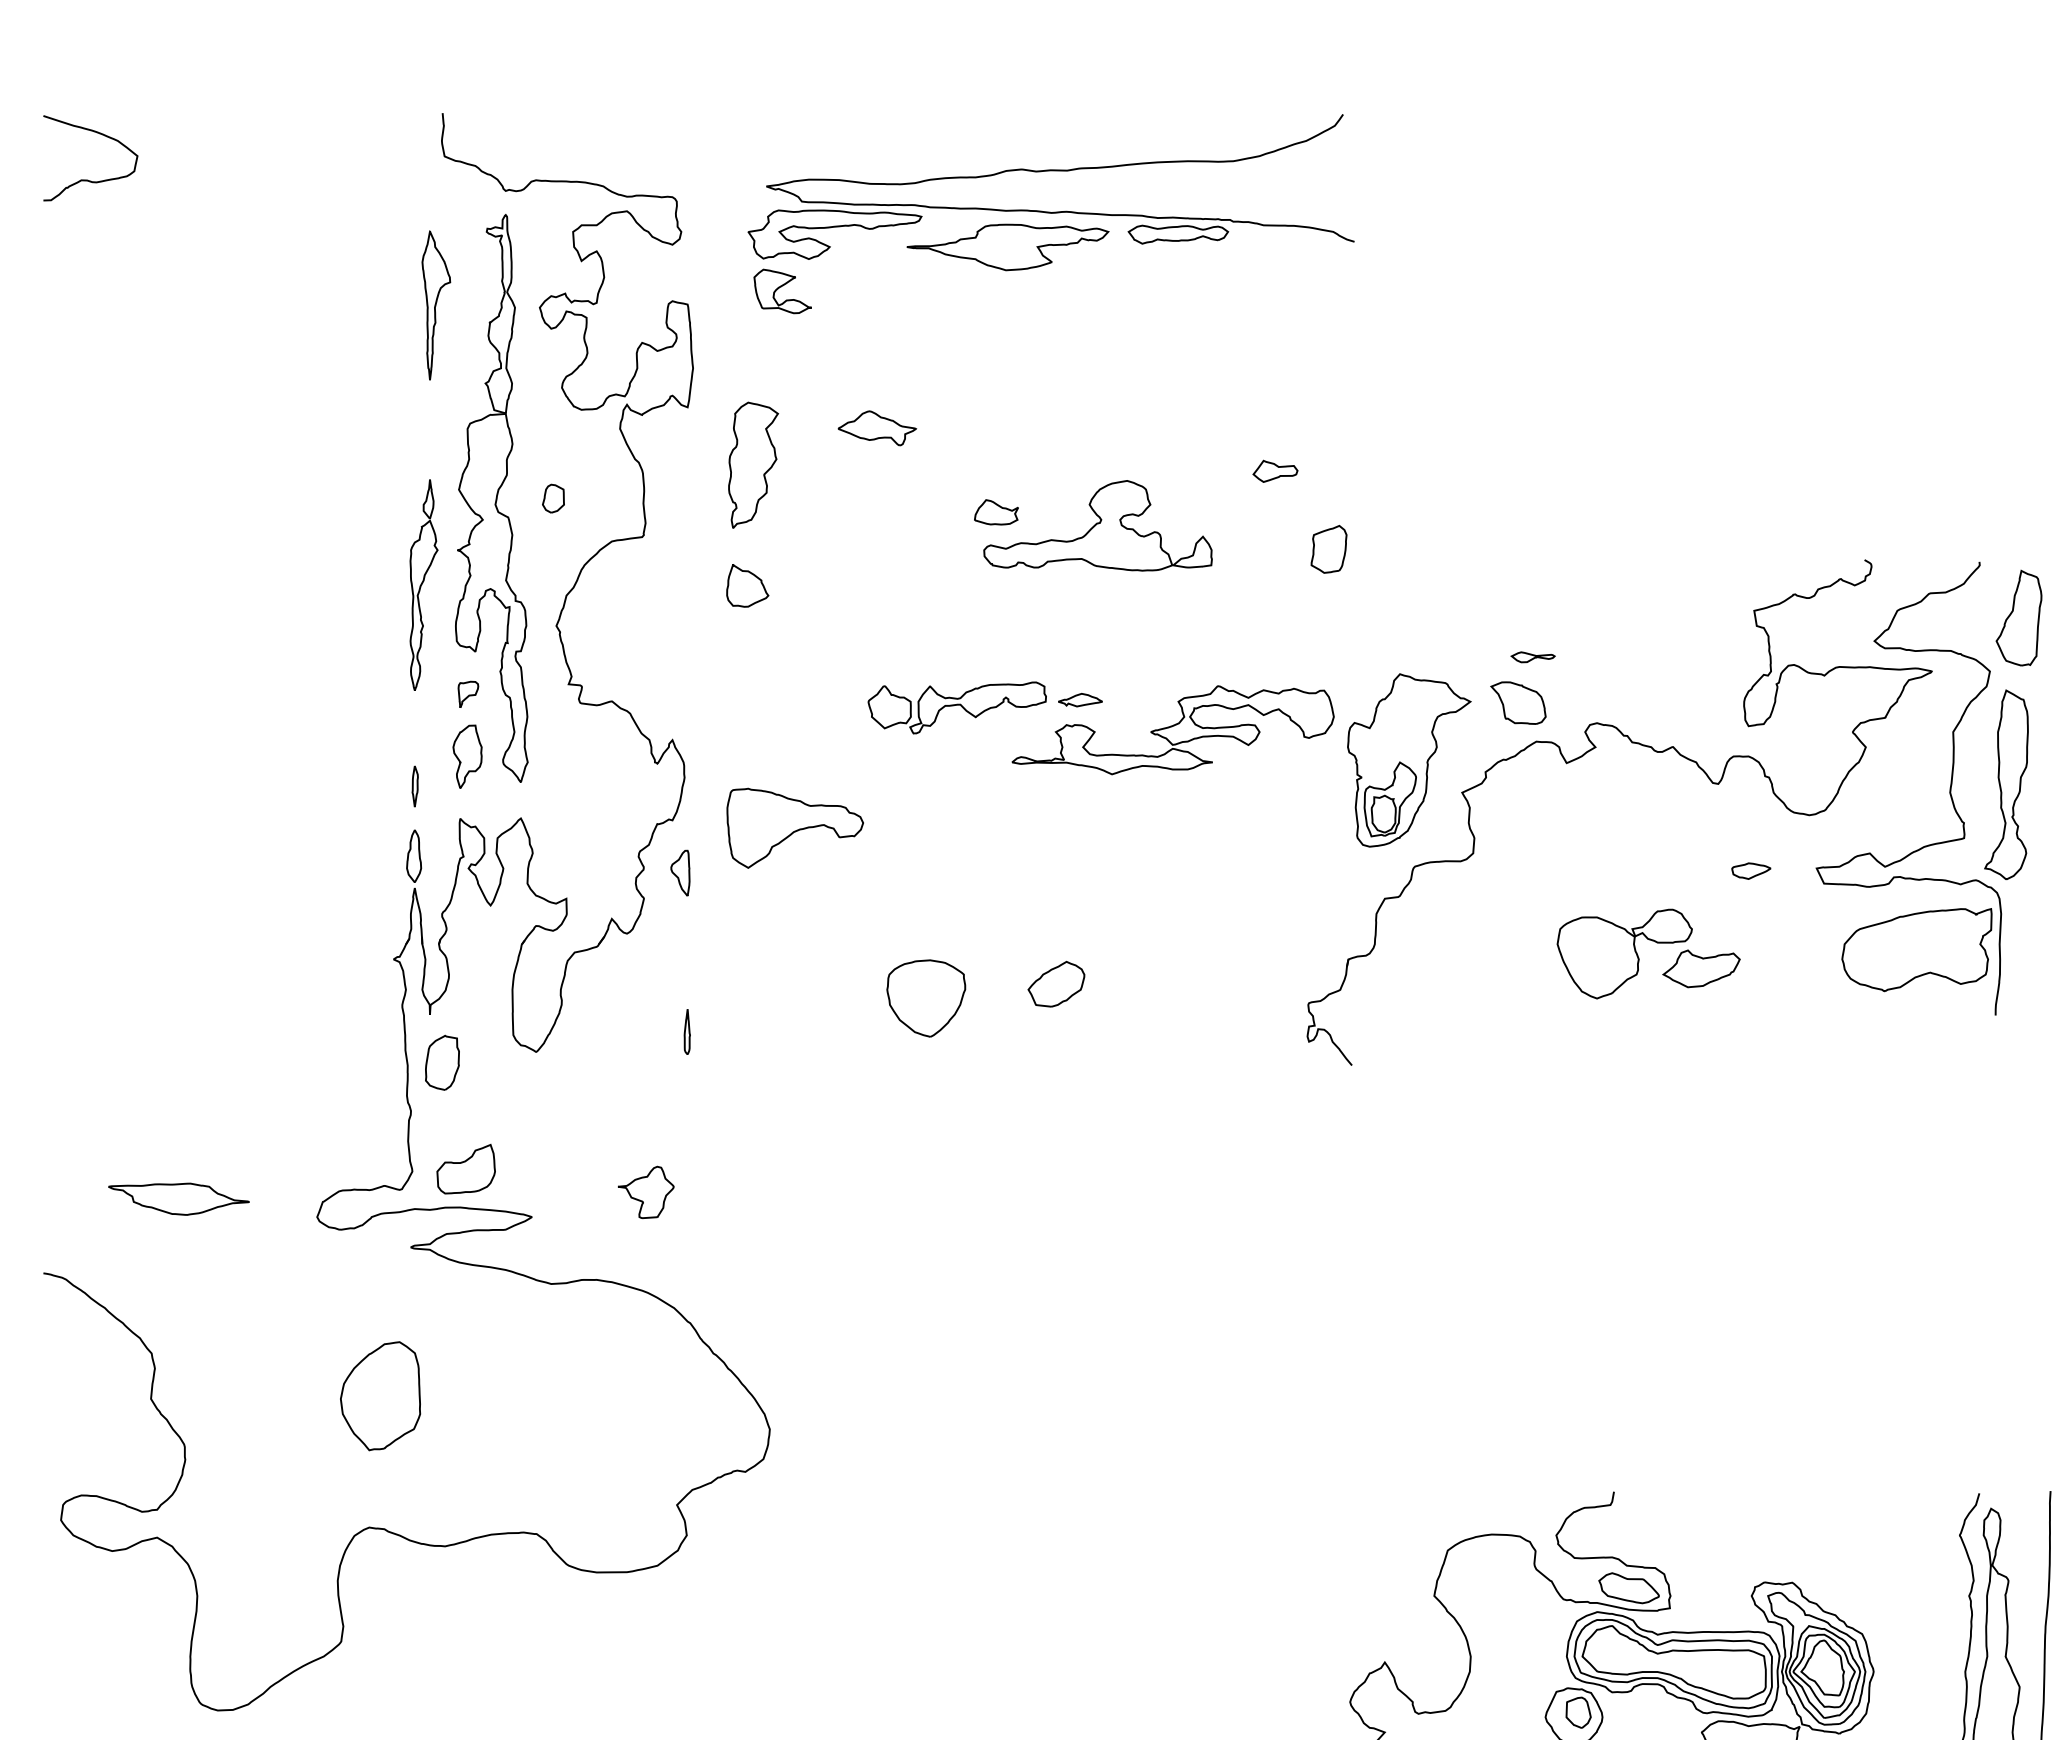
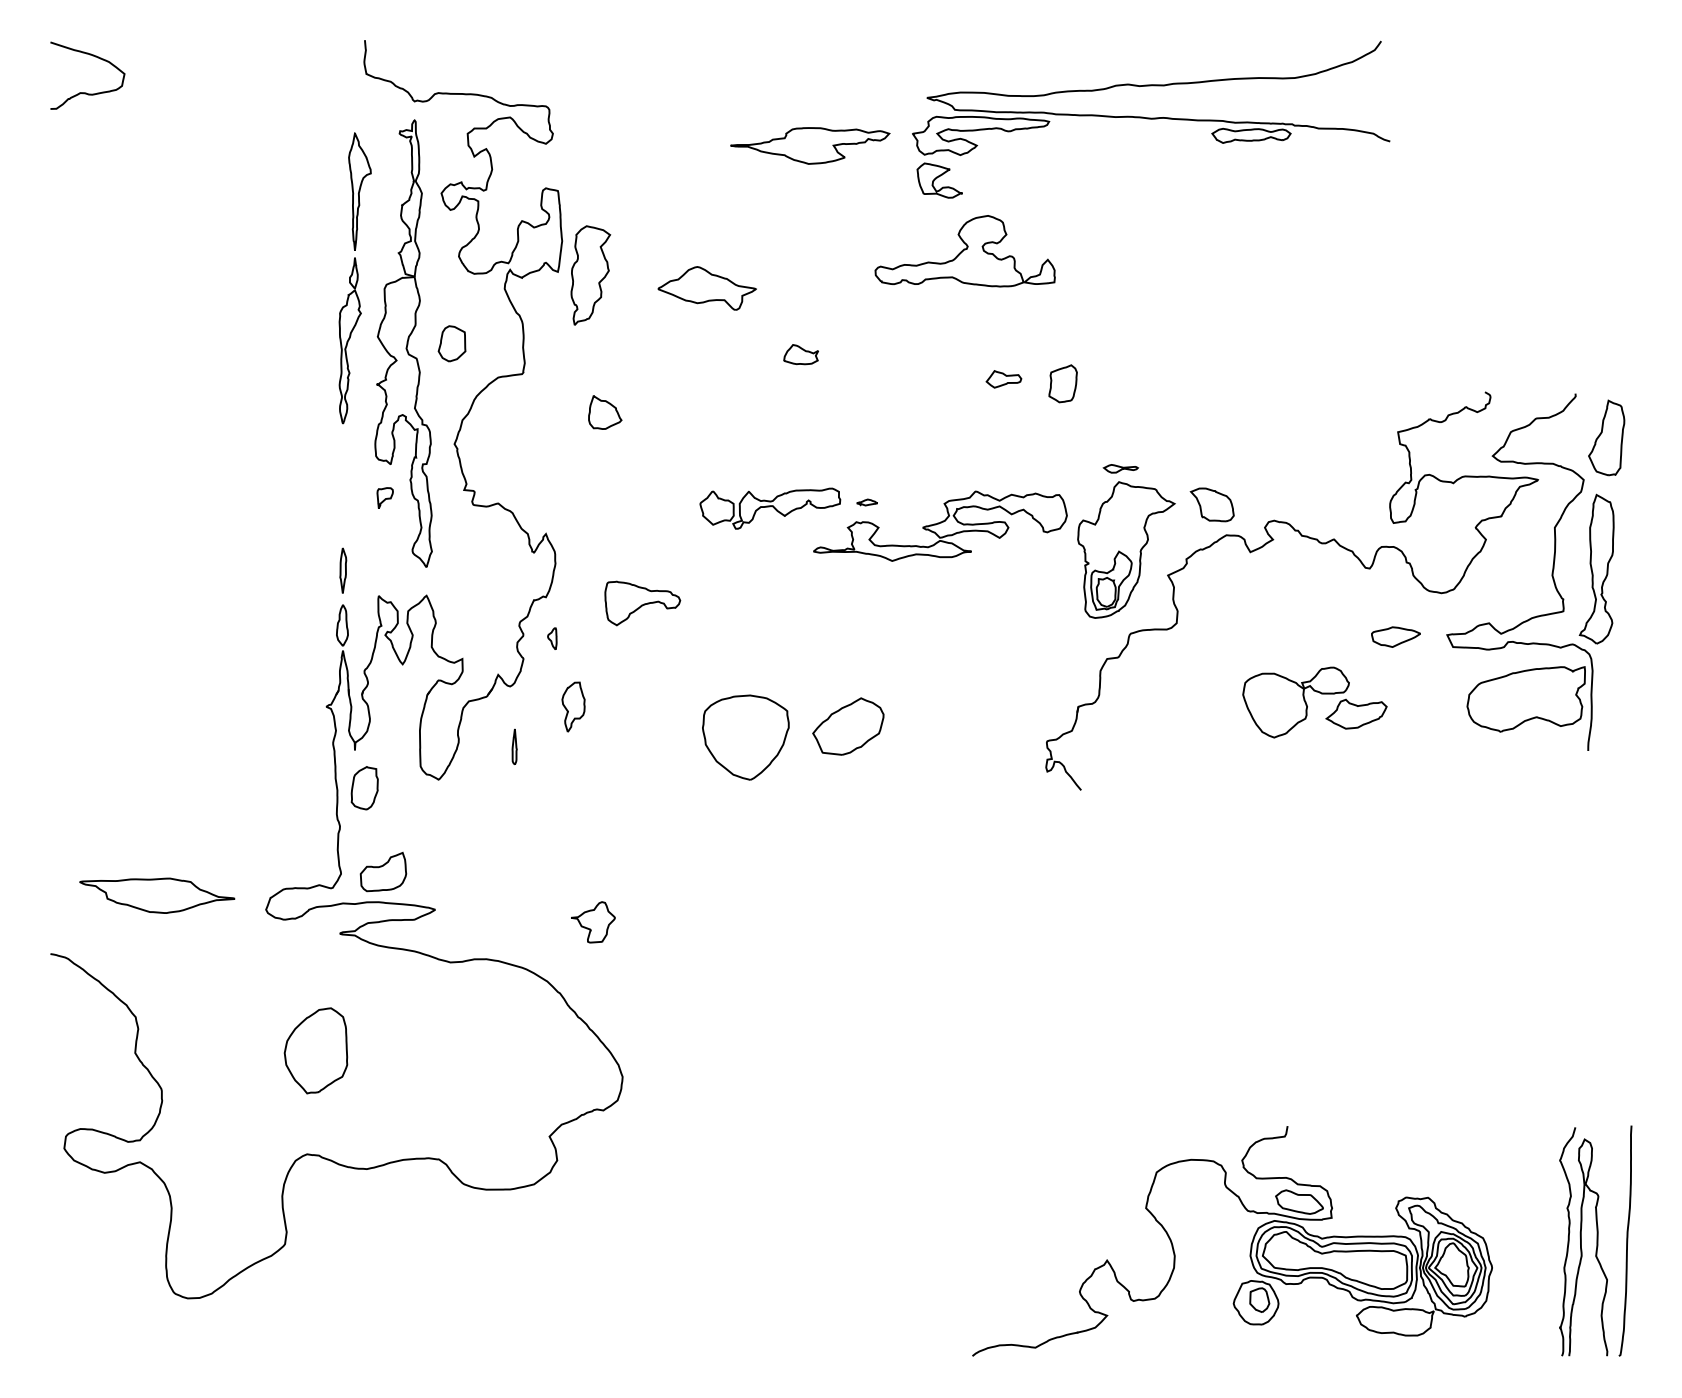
part: (1051, 213) -> (1151, 119), moved
part: (877, 428) -> (707, 288), size x1.6
part: (753, 465) -> (590, 275), moved
part: (1274, 471) -> (1003, 379), moved
part: (553, 498) -> (452, 343), size x1.6
part: (1097, 526) -> (964, 251), moved
part: (423, 584) -> (349, 340), moved
part: (1532, 656) -> (1120, 468), moved
part: (1079, 700) -> (866, 502), size x0.6
part: (467, 755) -> (573, 706), moved
part: (415, 786) -> (343, 570), size x1.4
part: (795, 828) -> (642, 603), size x0.7
part: (1750, 871) -> (1395, 637), size x1.6
part: (680, 872) -> (552, 638), size x0.6
part: (1056, 983) -> (848, 725), size x1.6
part: (925, 998) -> (745, 737), size x1.4
part: (687, 1031) -> (514, 746), moved
part: (646, 1192) -> (593, 922), moved
part: (178, 1198) -> (156, 895), size x1.4

